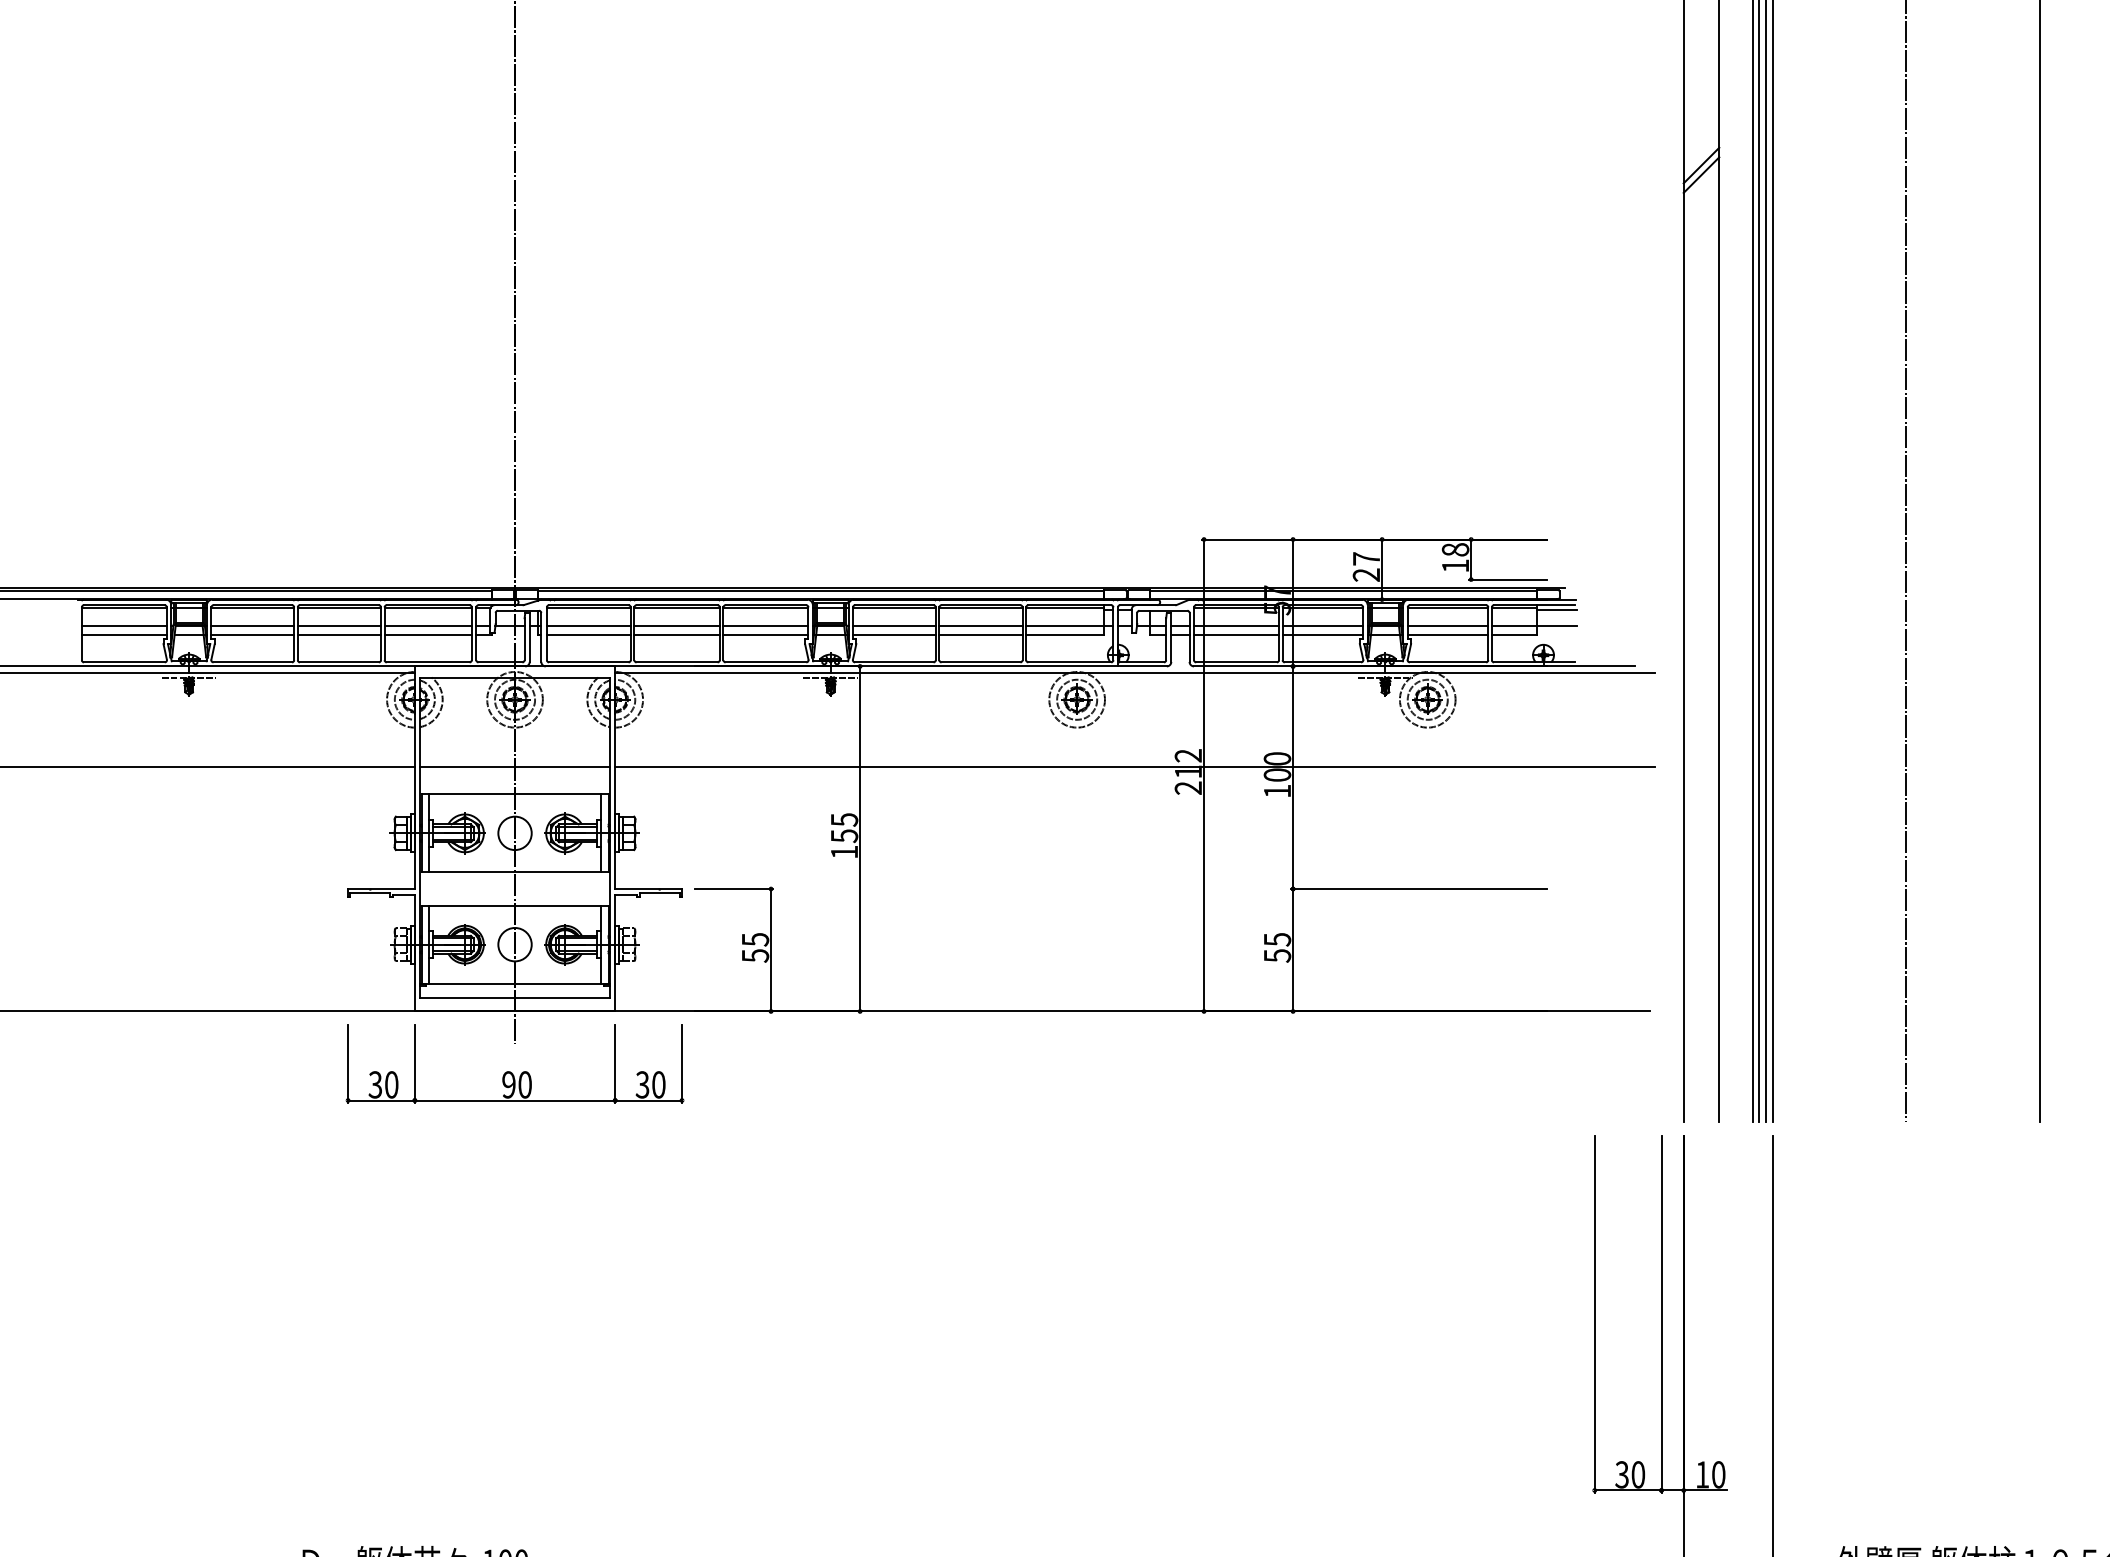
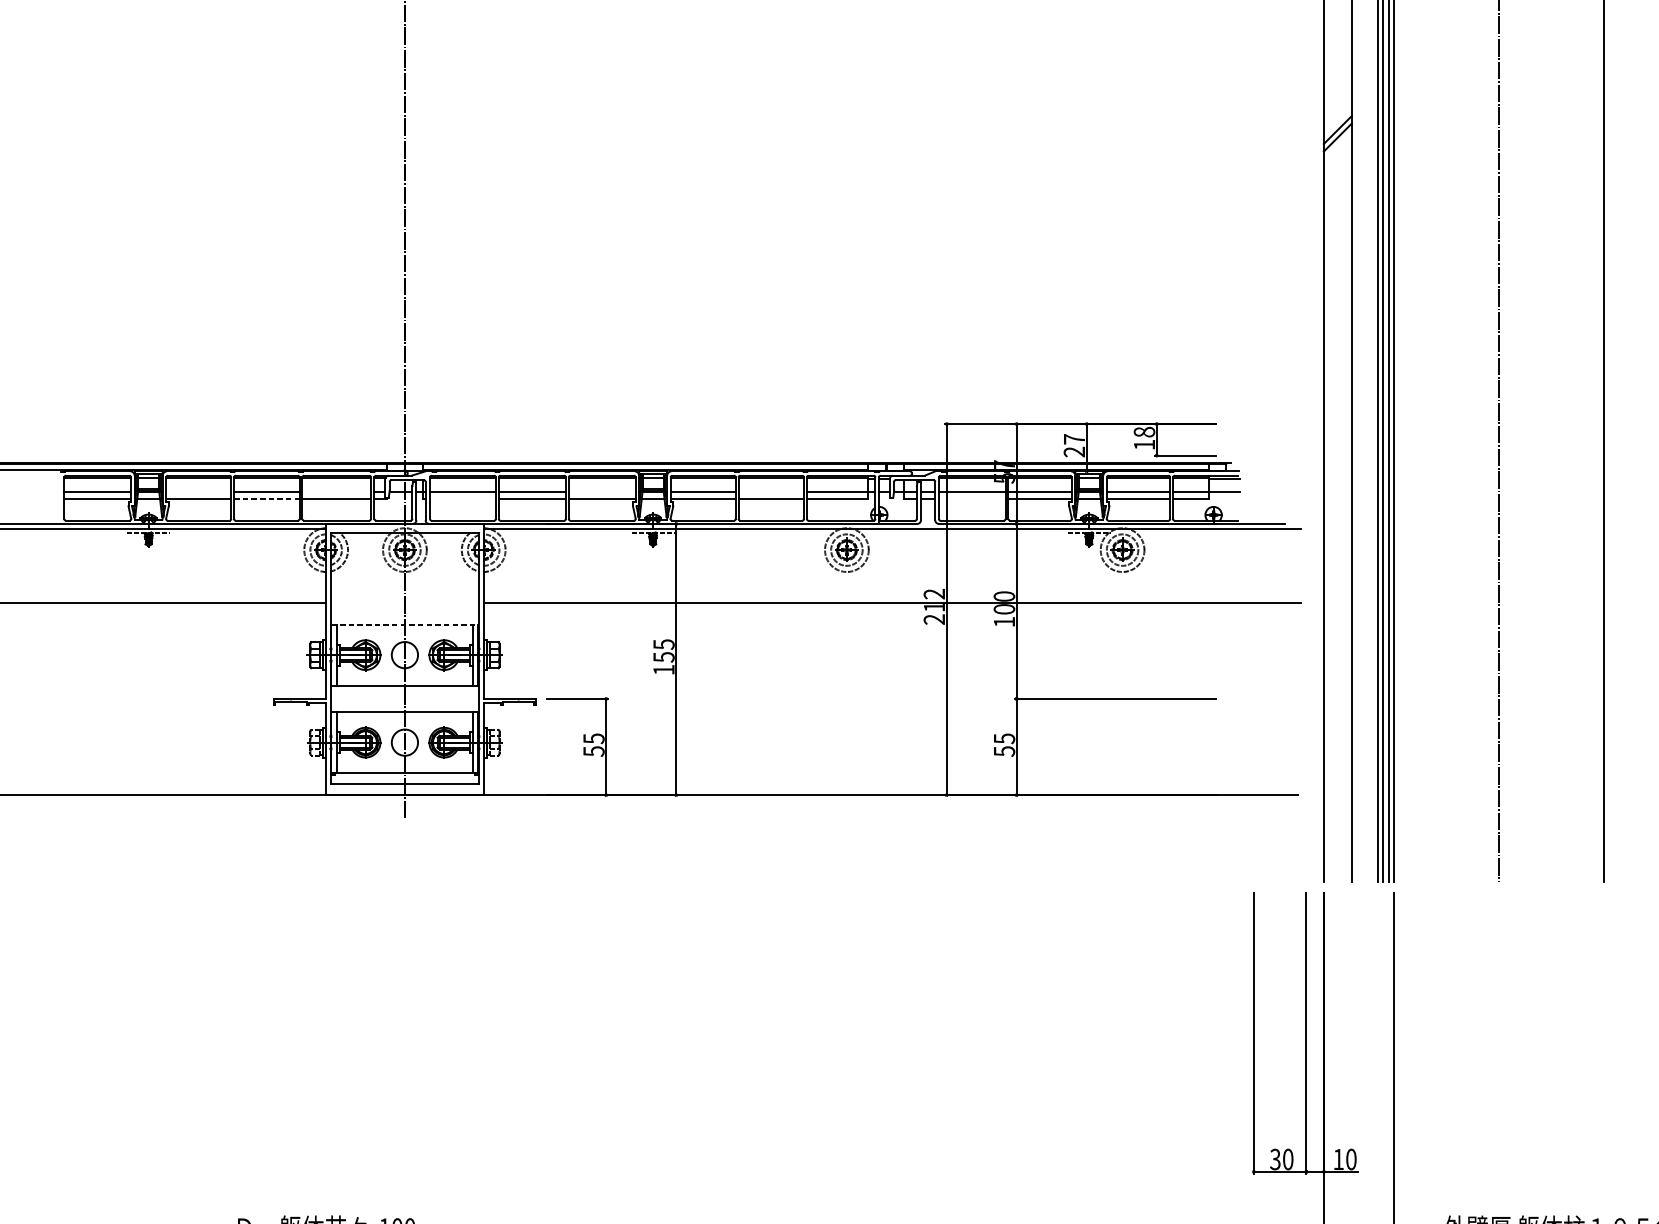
line: (252, 626) -> (198, 492), removed
line: (427, 626) -> (336, 492), removed
line: (765, 626) -> (601, 492), removed
line: (980, 626) -> (770, 492), removed
line: (339, 634) -> (266, 498), solid -> dashed
line: (588, 634) -> (462, 498), removed
line: (1236, 634) -> (972, 498), removed
line: (514, 766) -> (404, 602), removed
line: (515, 794) -> (405, 624), solid -> dashed
part: (510, 1071) -> (401, 842), removed

